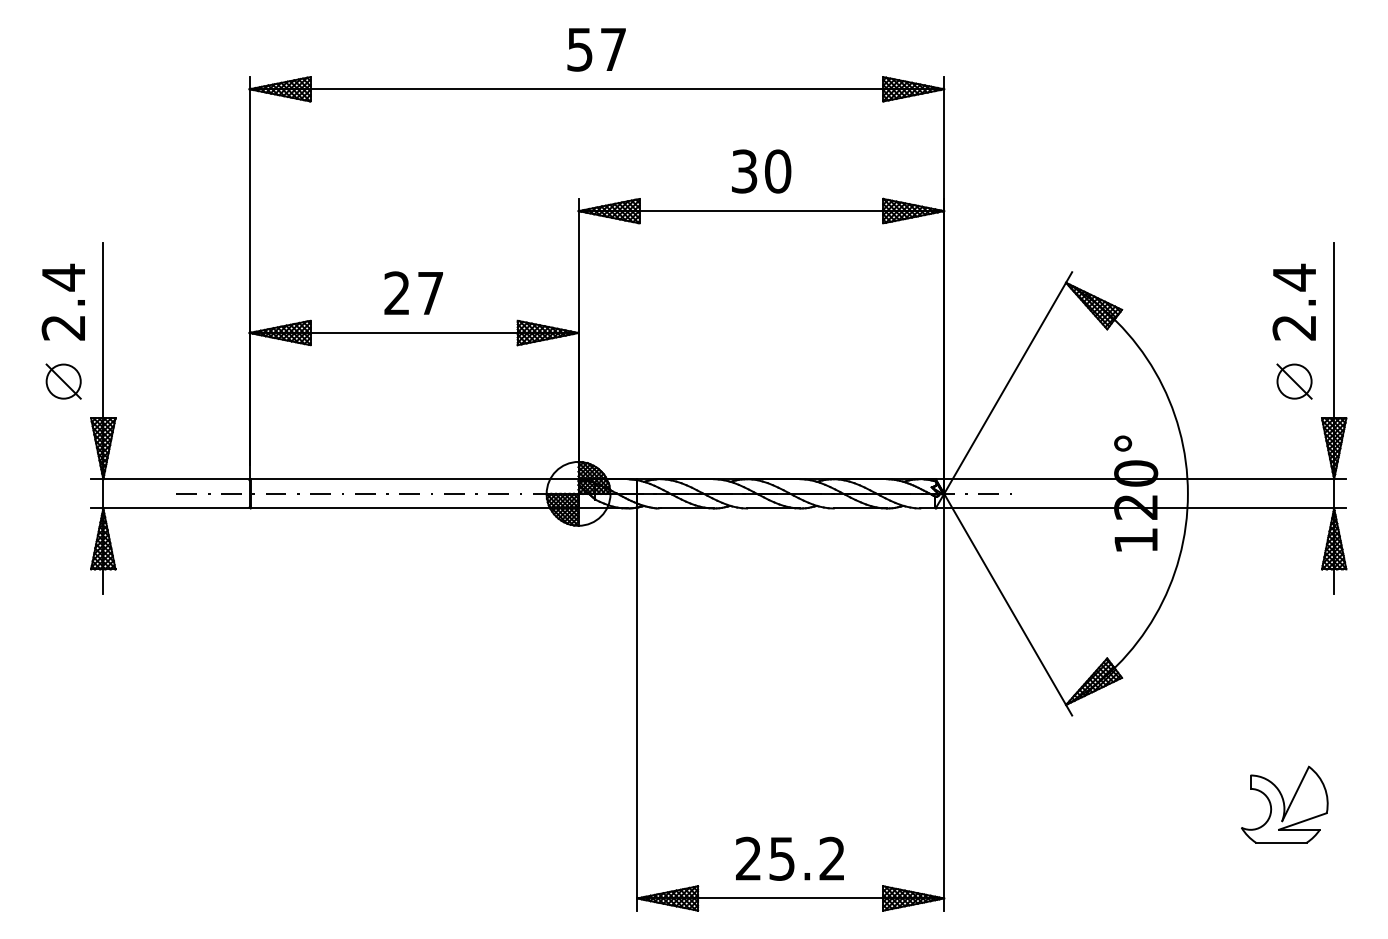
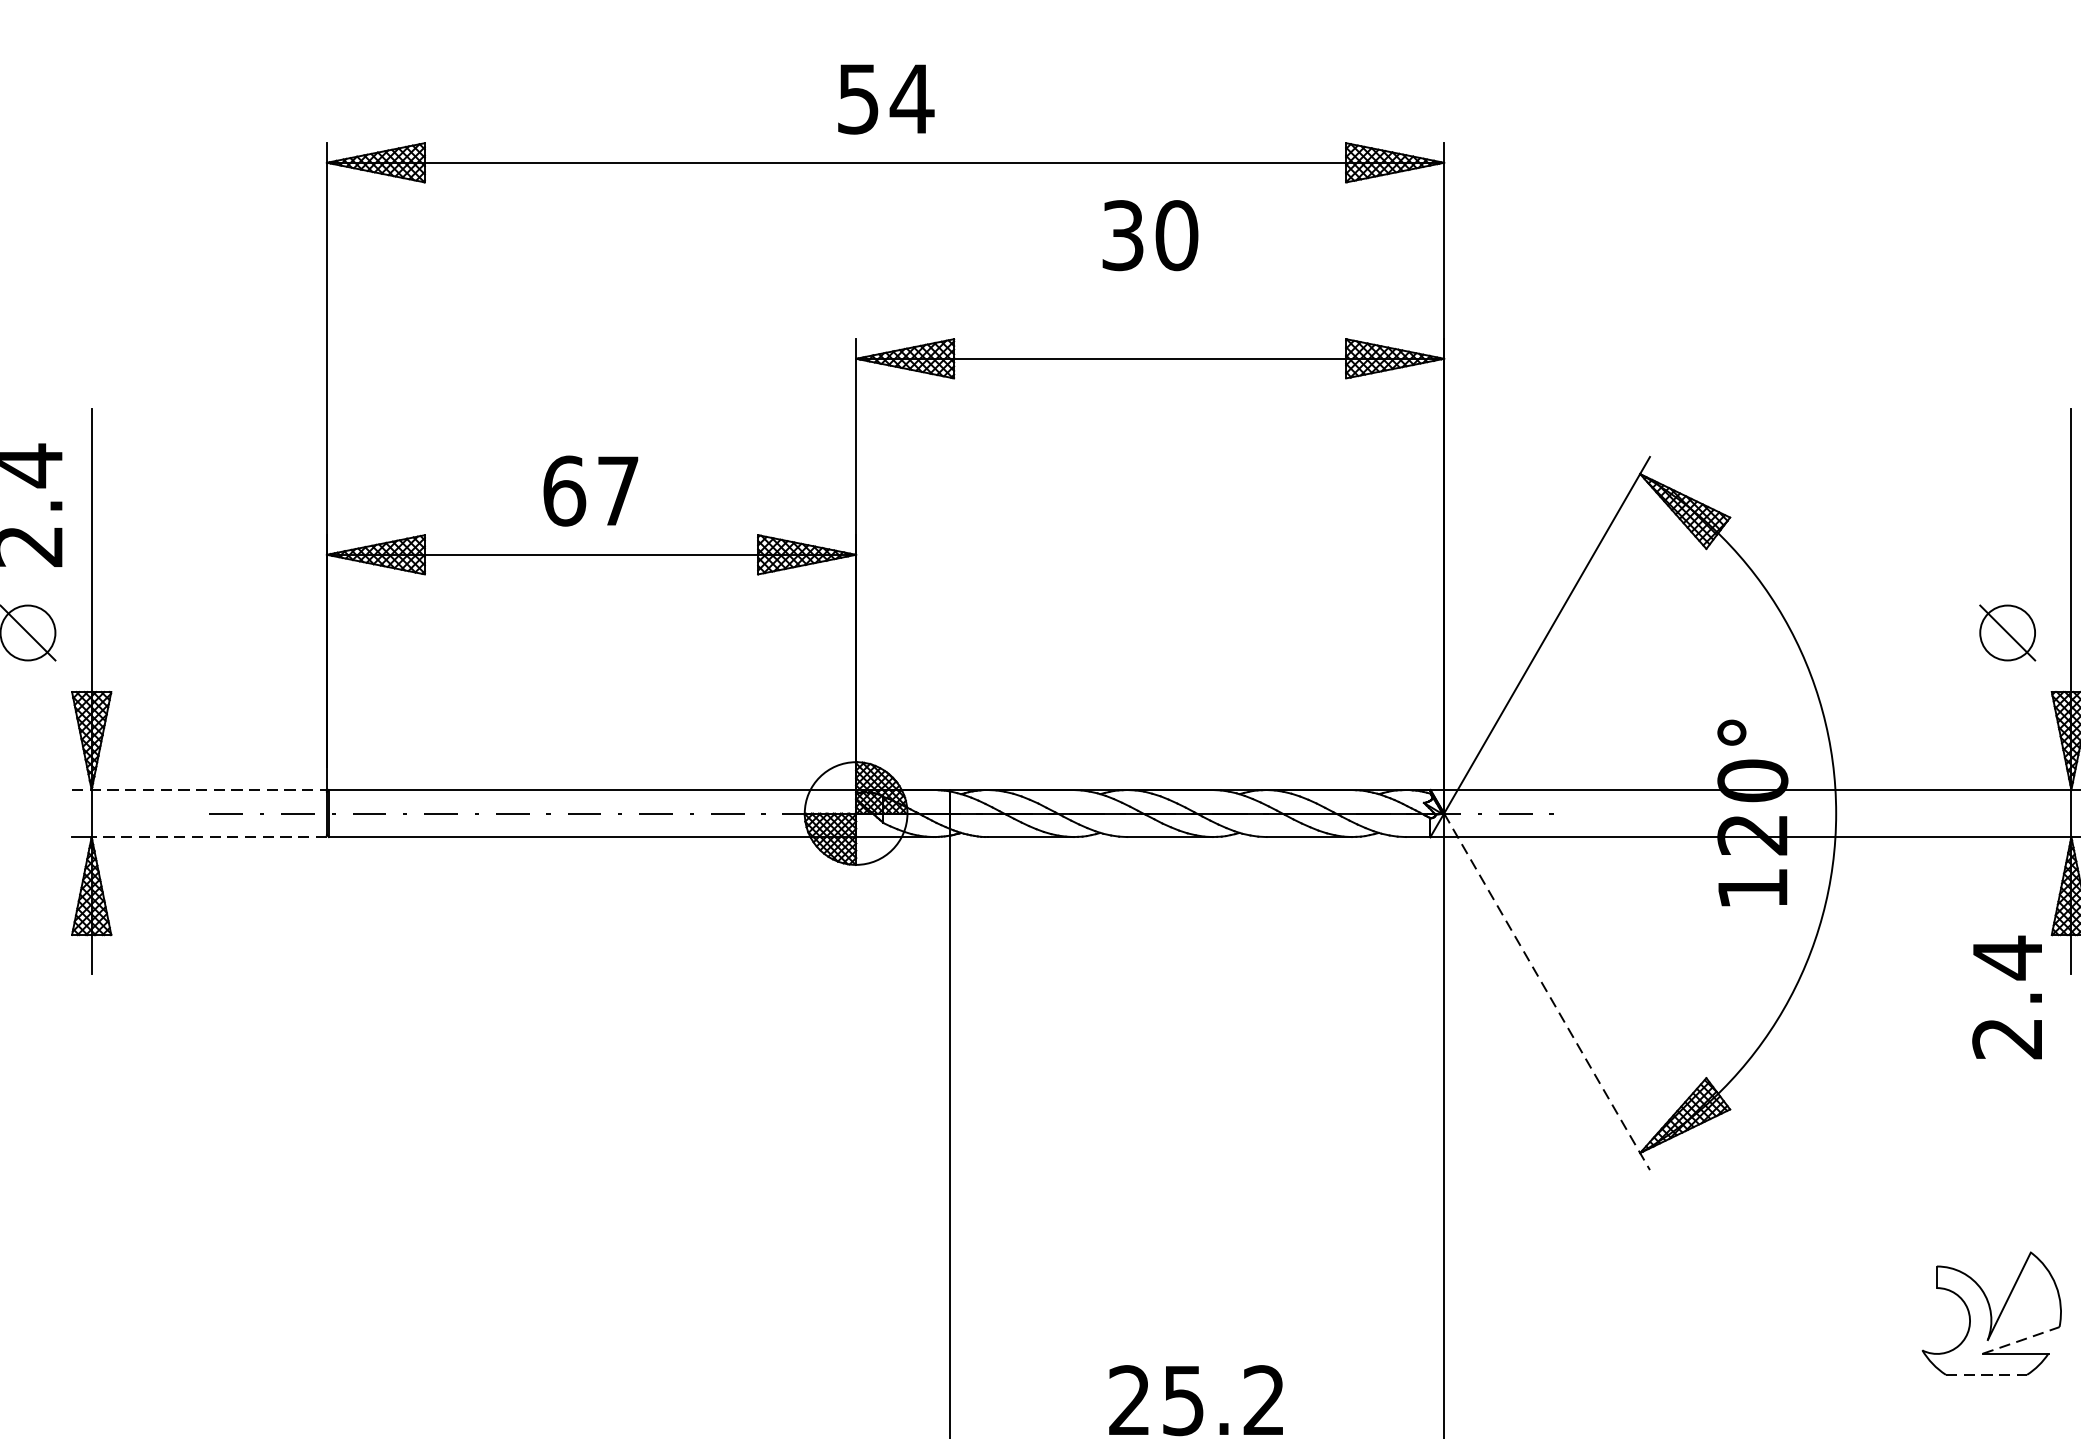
text: (613, 49) -> (912, 98), 57 -> 54
text: (761, 171) -> (1150, 235), moved
text: (397, 293) -> (564, 491), 27 -> 67
text: (1293, 301) -> (2005, 996), moved
line: (170, 479) -> (199, 790), solid -> dashed
line: (175, 508) -> (207, 837), solid -> dashed
line: (1008, 604) -> (1547, 991), solid -> dashed
line: (1303, 821) -> (2022, 1340), solid -> dashed
line: (1281, 842) -> (1986, 1374), solid -> dashed

